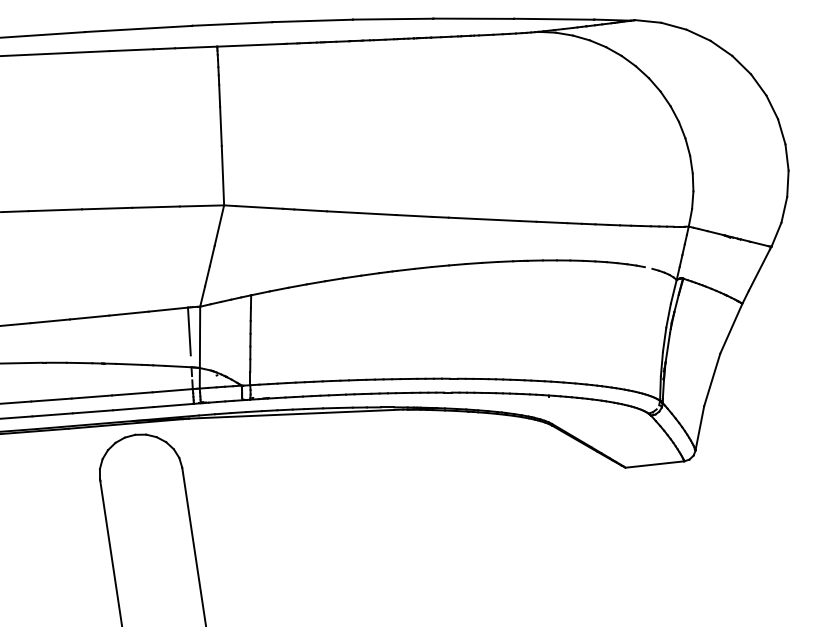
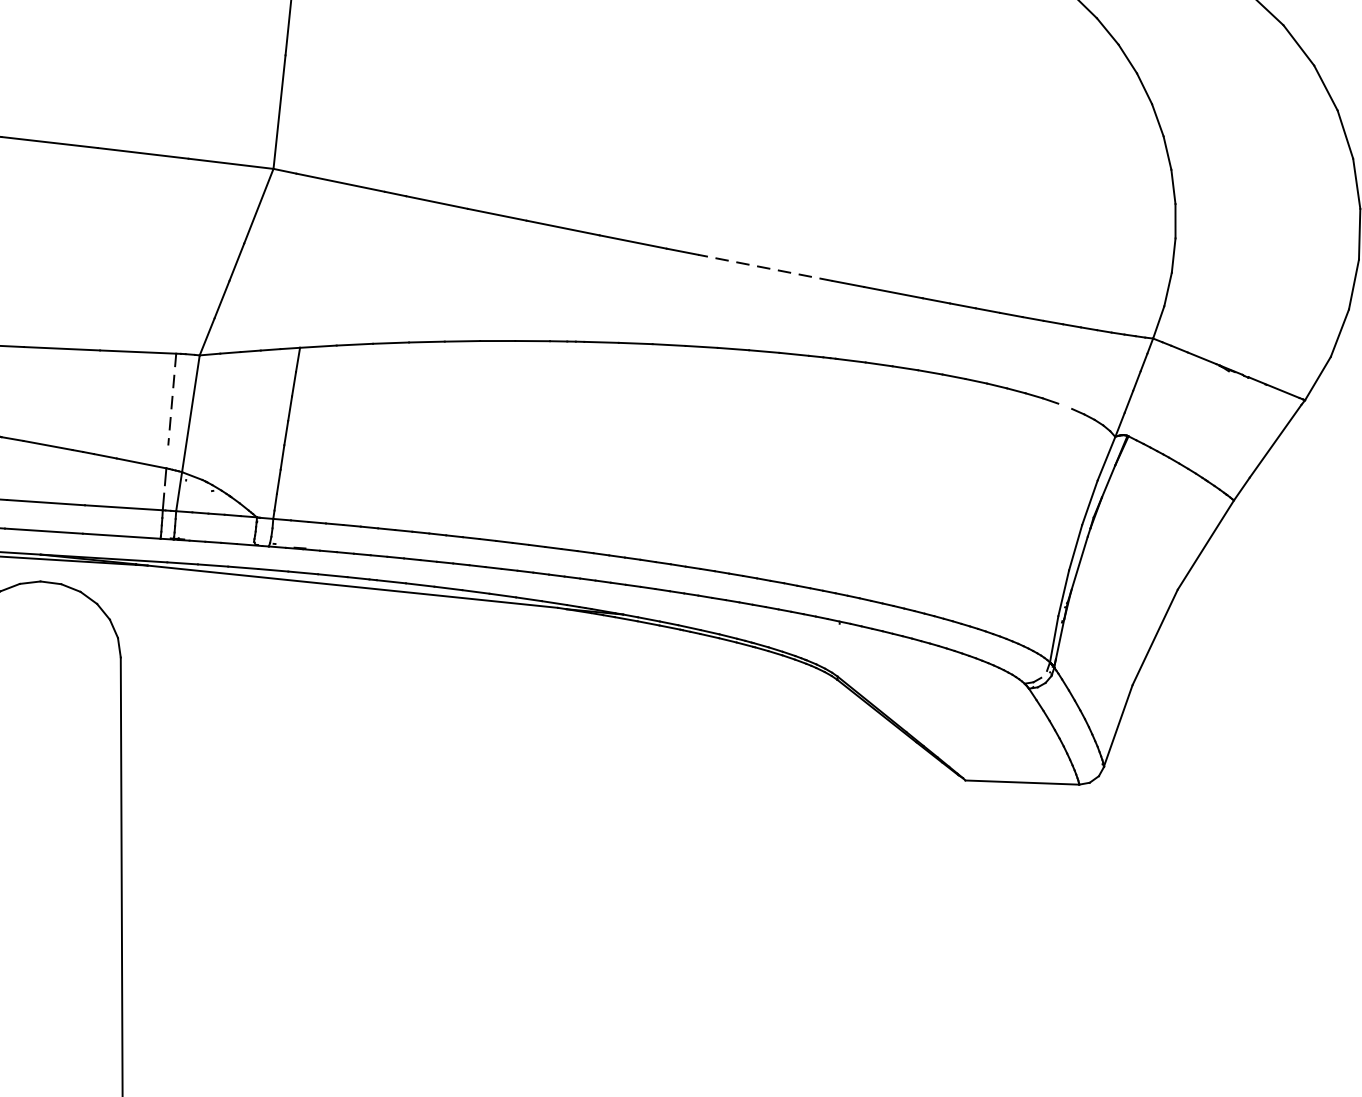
line: (484, 219) -> (765, 268), solid -> dashed
line: (189, 331) -> (172, 399), solid -> dashed

